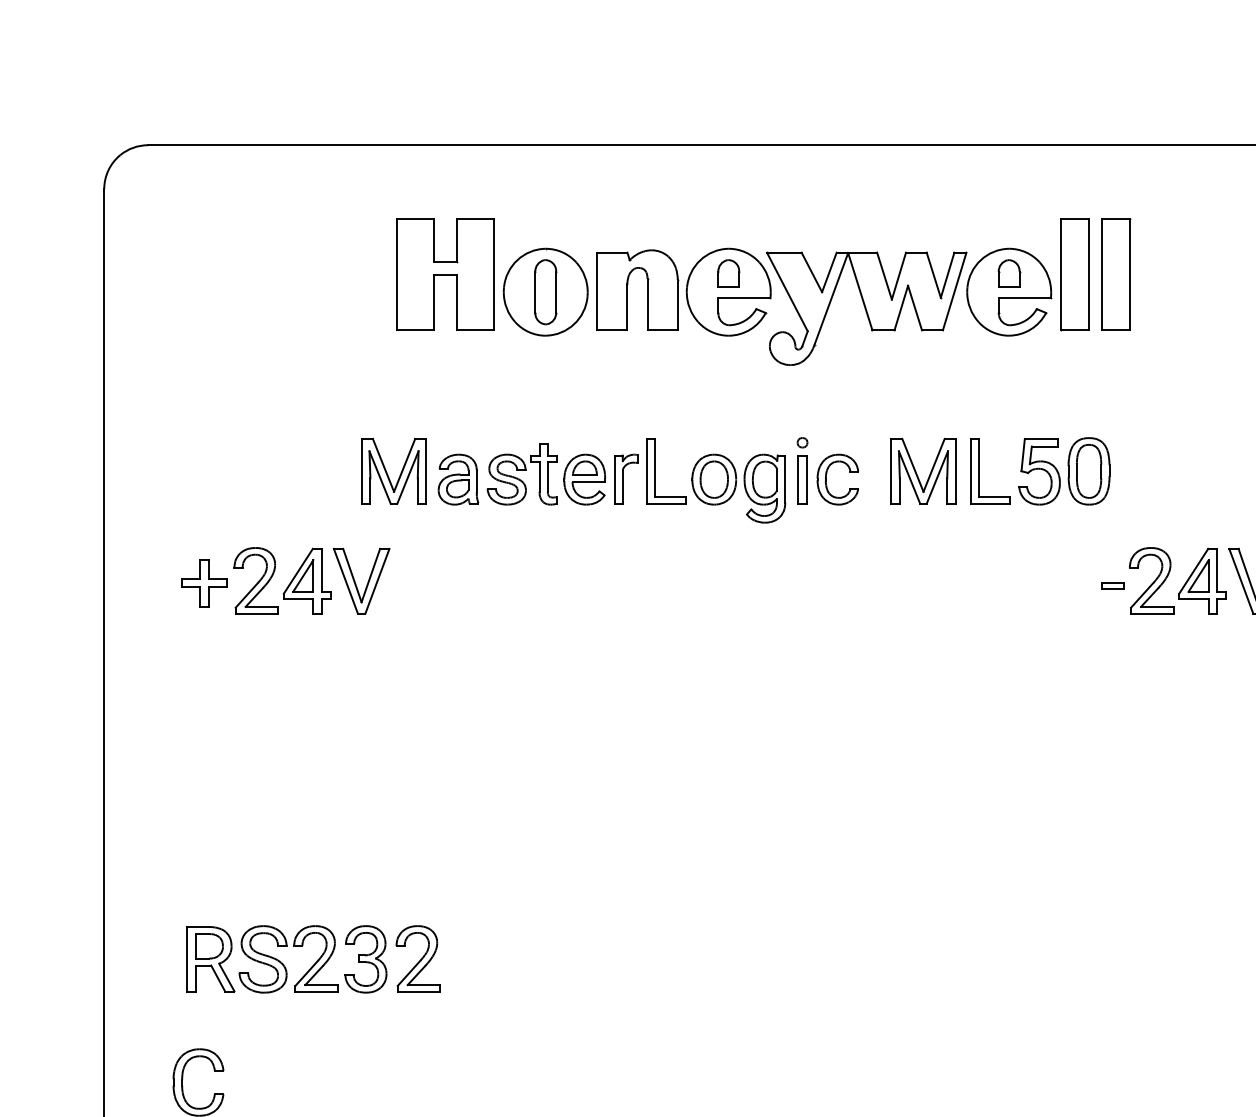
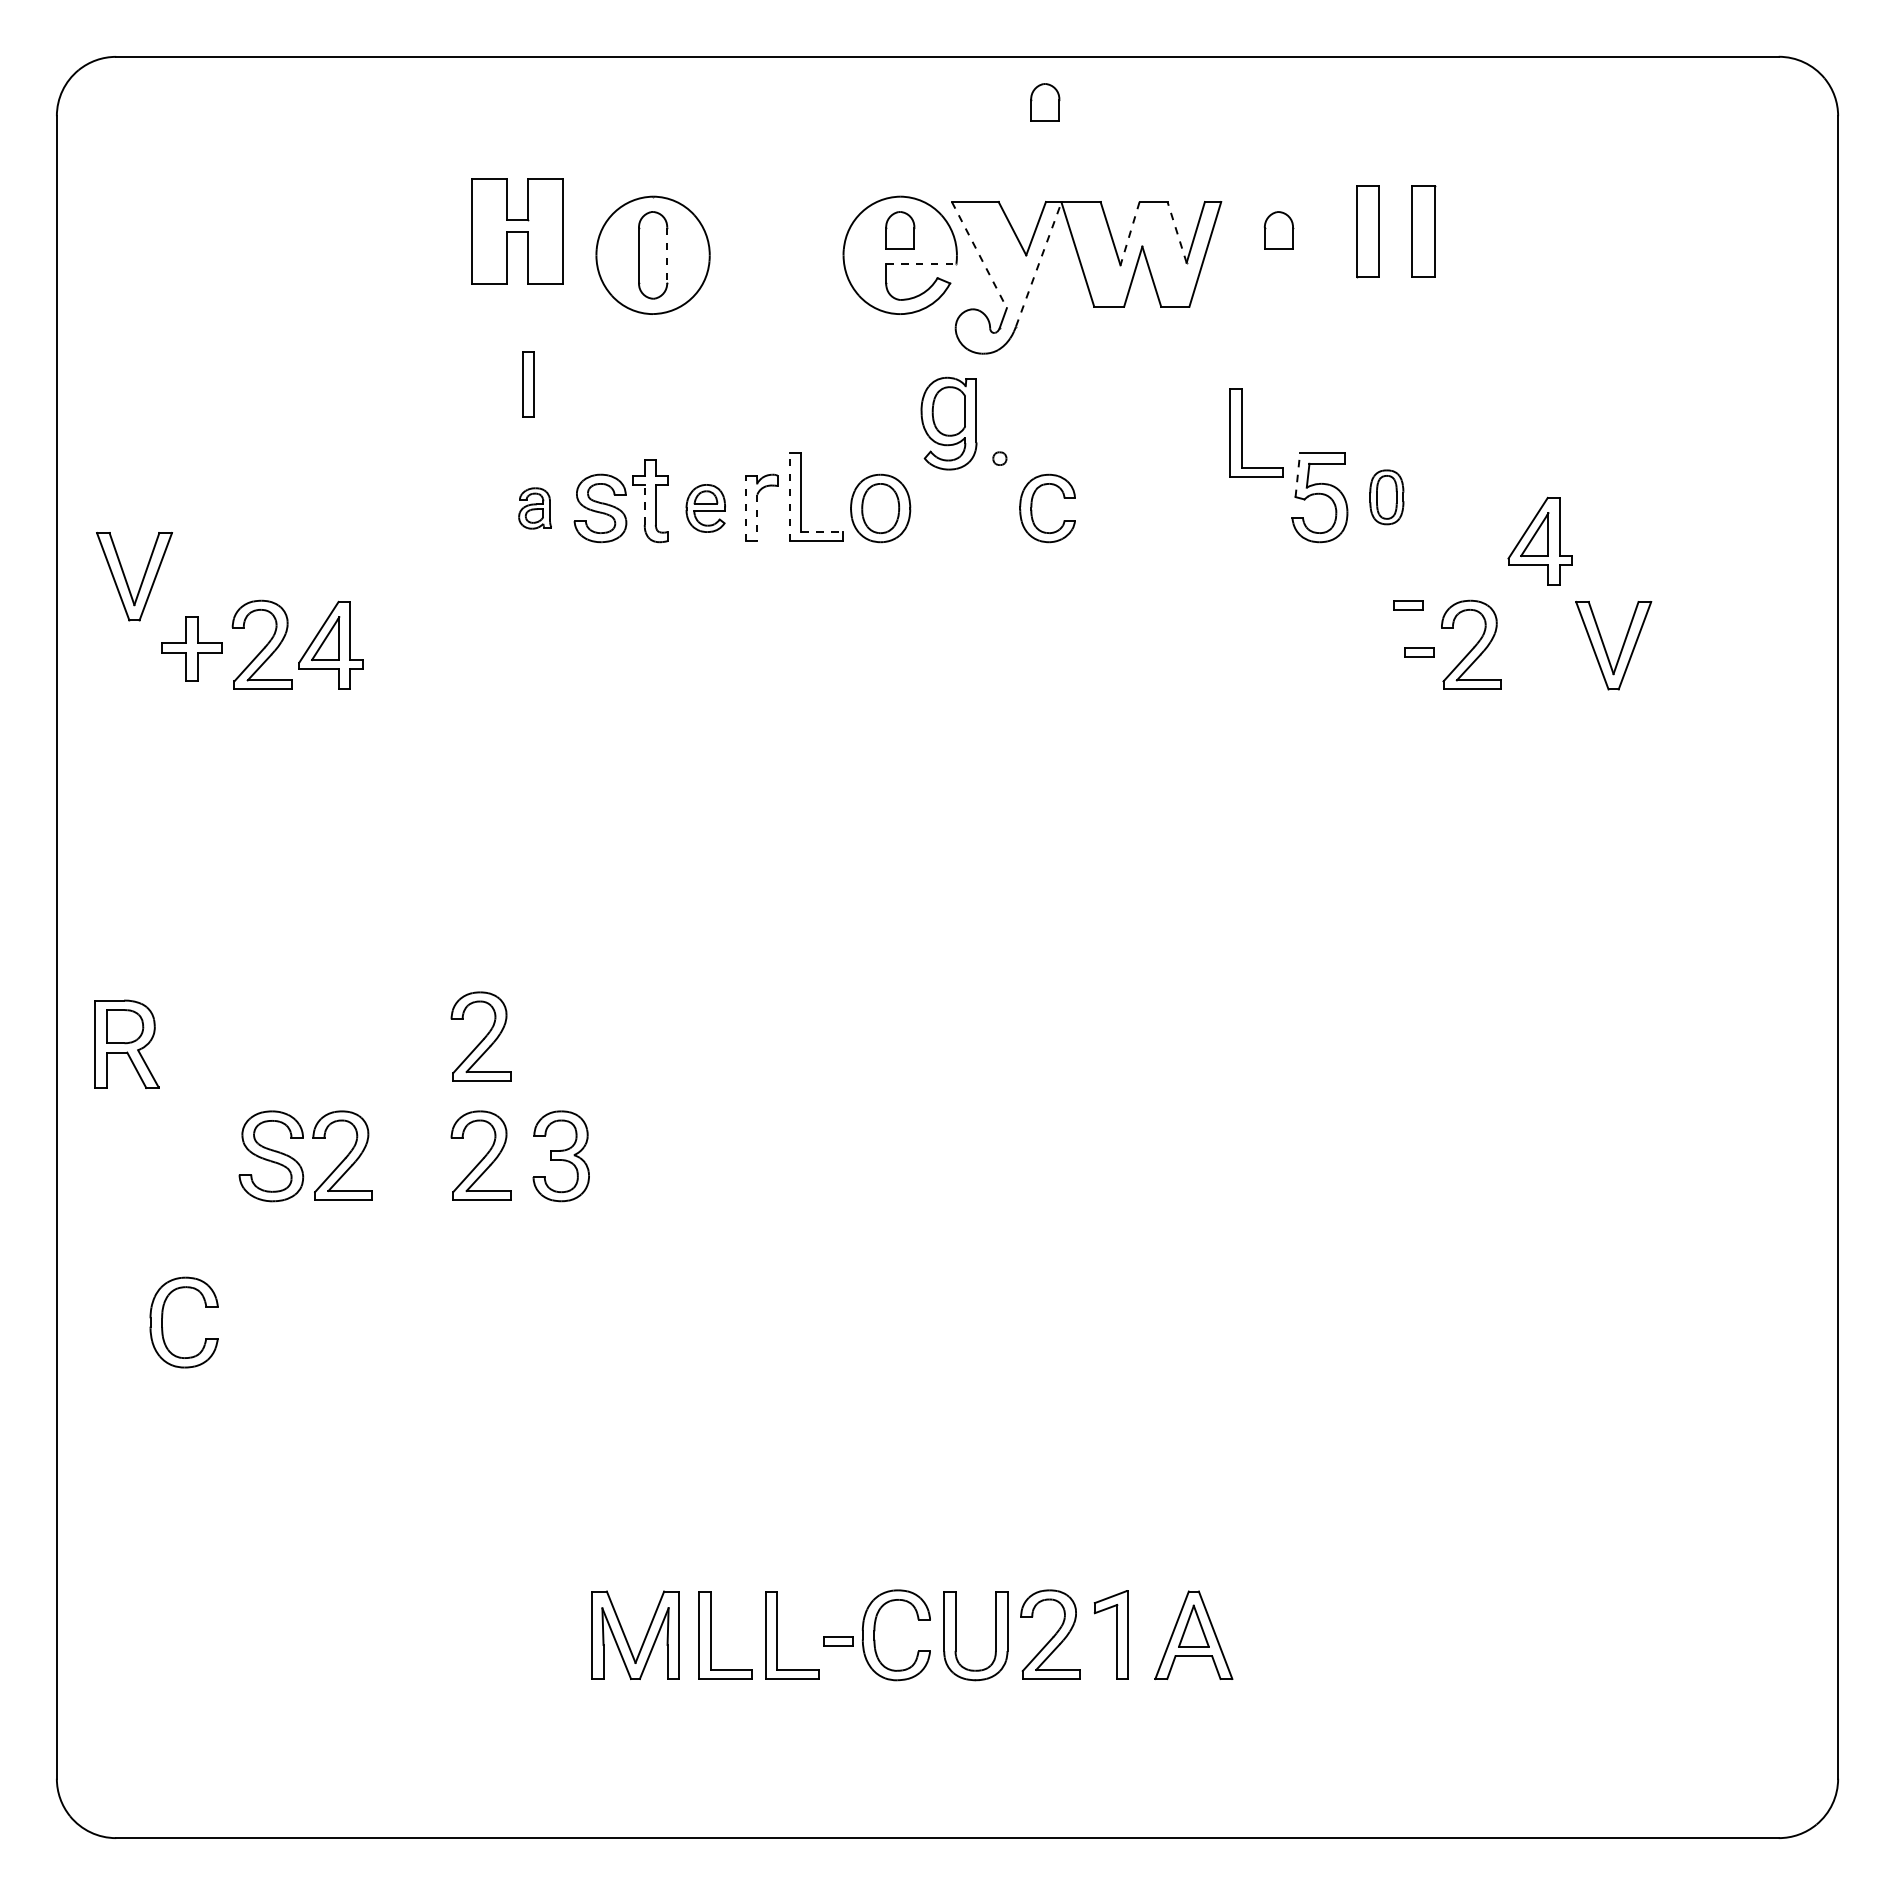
part: (836, 179) -> (1045, 102), added
part: (445, 274) -> (517, 231), size x0.7
part: (1074, 274) -> (1367, 231), size x0.6
part: (1116, 274) -> (1423, 231), size x0.6
line: (934, 275) -> (1177, 232), solid -> dashed
line: (898, 276) -> (1129, 234), solid -> dashed
part: (627, 290) -> (763, 252), removed
part: (1008, 291) -> (1278, 254), removed
line: (556, 292) -> (667, 255), solid -> dashed
line: (787, 292) -> (979, 255), solid -> dashed
line: (744, 298) -> (921, 263), solid -> dashed
line: (831, 298) -> (1038, 264), solid -> dashed
line: (1022, 455) -> (1297, 475), solid -> dashed
part: (979, 470) -> (1242, 432), moved
line: (646, 471) -> (789, 497), solid -> dashed
part: (1088, 471) -> (1386, 497), size x0.6
part: (400, 472) -> (457, 498), removed
part: (930, 472) -> (1172, 498), removed
line: (539, 476) -> (644, 504), solid -> dashed
part: (457, 479) -> (534, 508), size x0.6
part: (584, 479) -> (705, 508), size x0.7
line: (614, 479) -> (746, 508), solid -> dashed
part: (802, 479) -> (528, 384), moved
line: (623, 487) -> (757, 518), solid -> dashed
part: (764, 488) -> (948, 423), moved
line: (670, 496) -> (821, 531), solid -> dashed
part: (1105, 551) -> (1408, 605), added
part: (1202, 580) -> (1539, 540), moved
part: (355, 582) -> (126, 578), moved
part: (417, 870) -> (480, 1036), added
part: (210, 958) -> (126, 1043), moved
part: (365, 959) -> (560, 1156), moved

